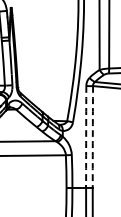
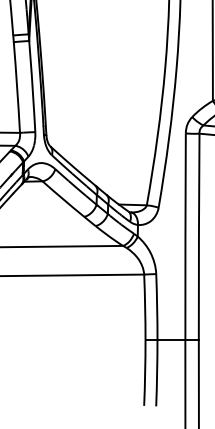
arc: (86, 136) -> (186, 236), dashed -> solid
arc: (92, 136) -> (198, 236), dashed -> solid

